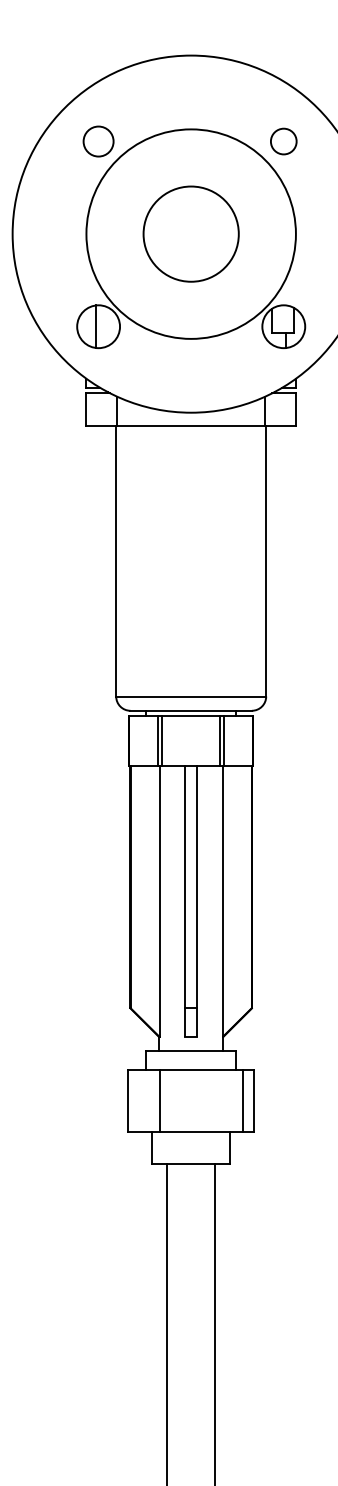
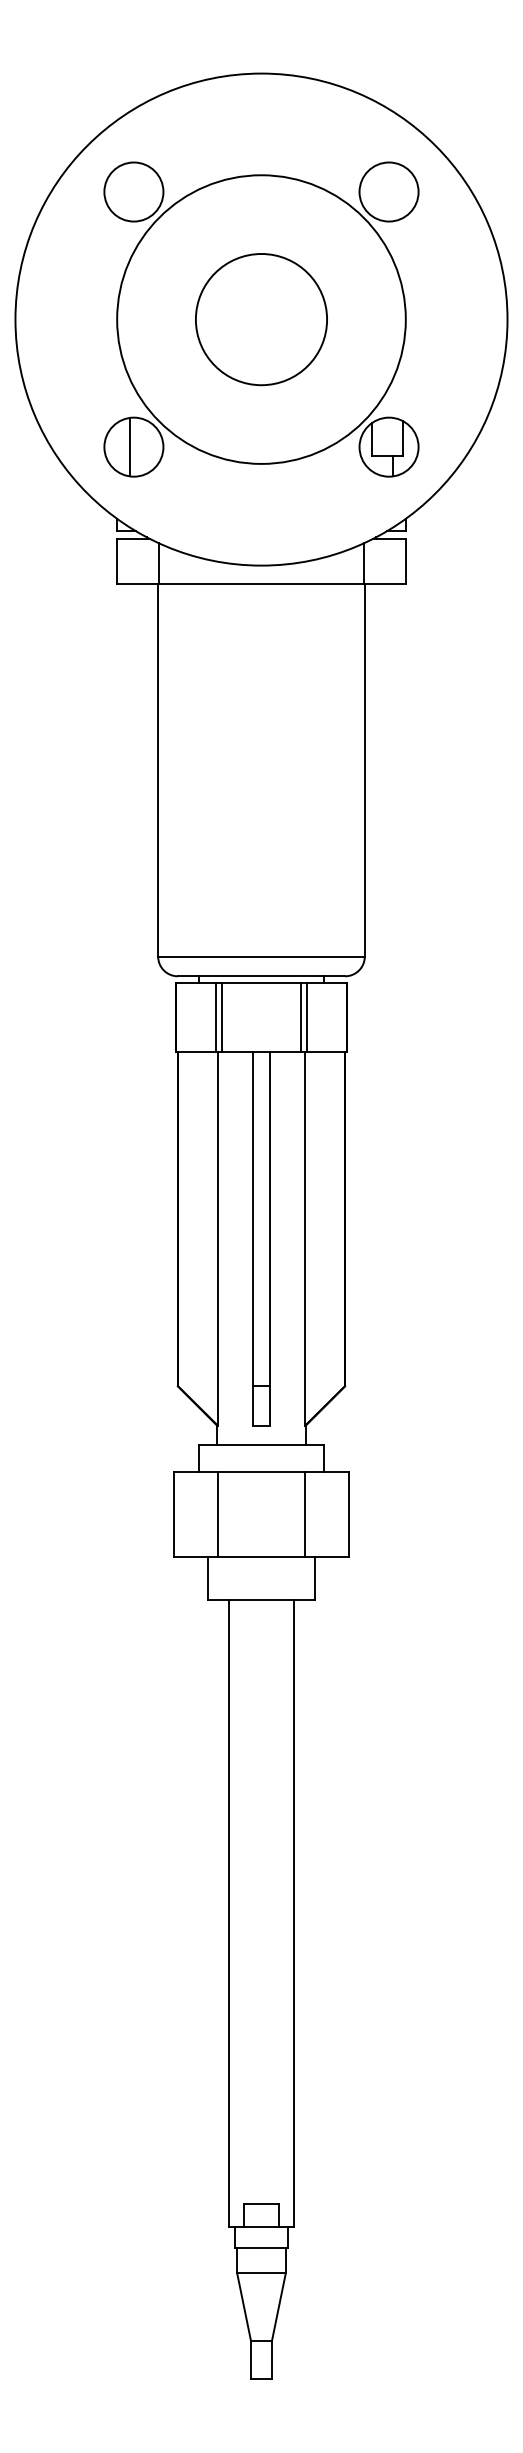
circle: (98, 141) -> (133, 191), size x1.43
circle: (283, 141) -> (388, 191), size x1.67
line: (243, 1100) -> (305, 1513), moved

